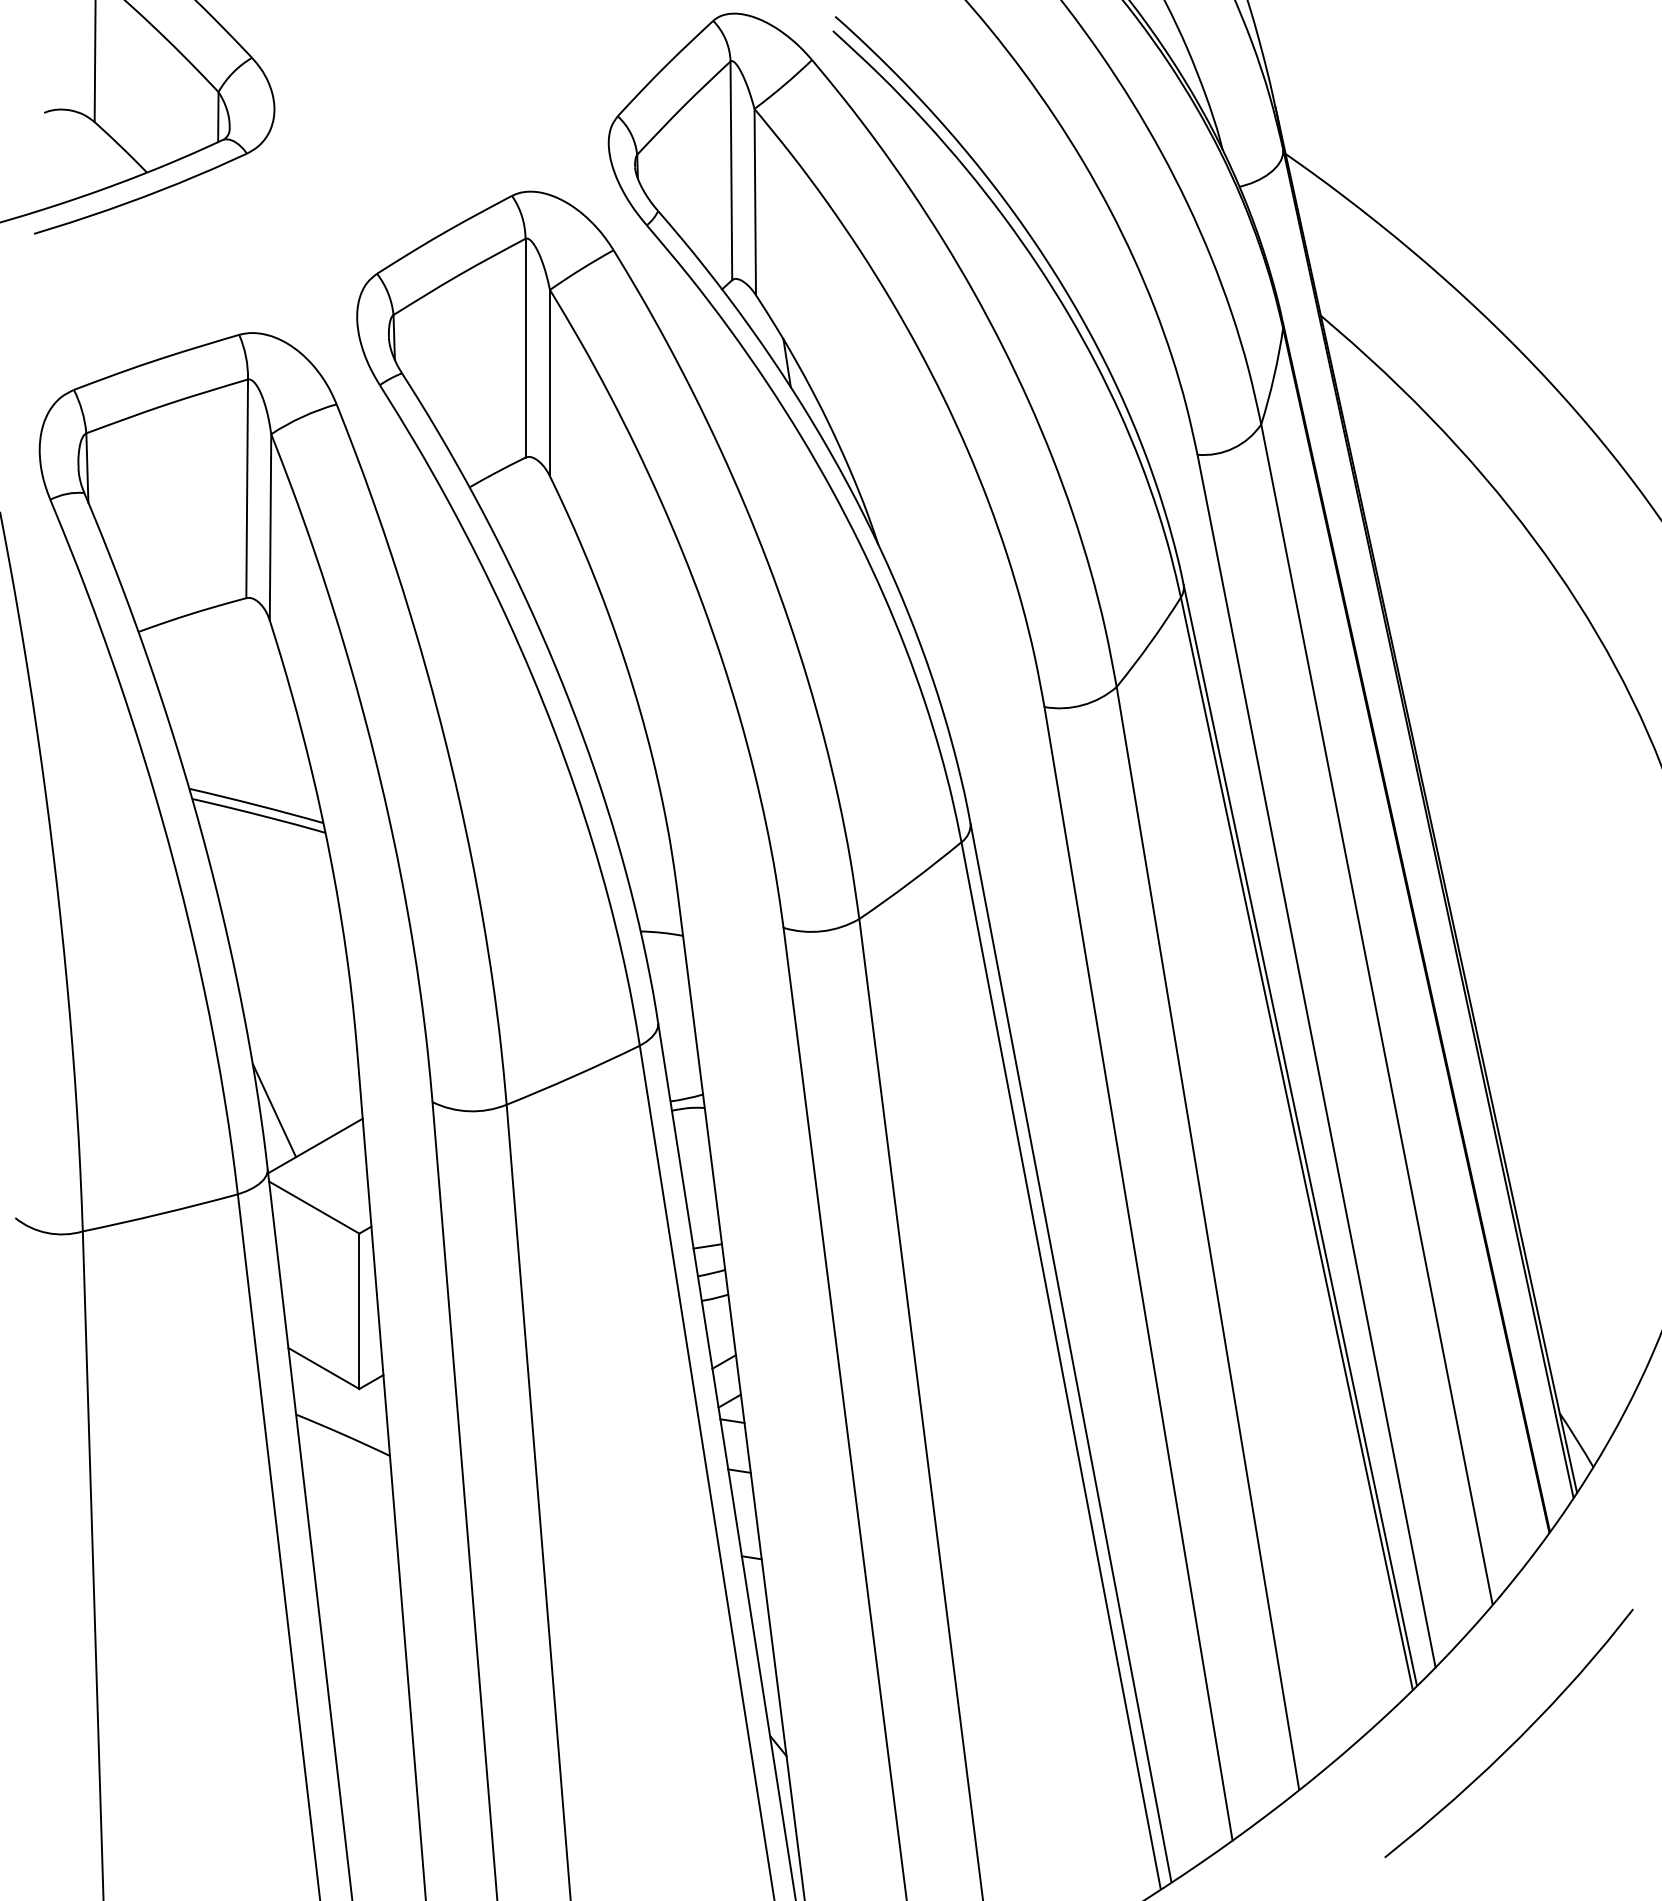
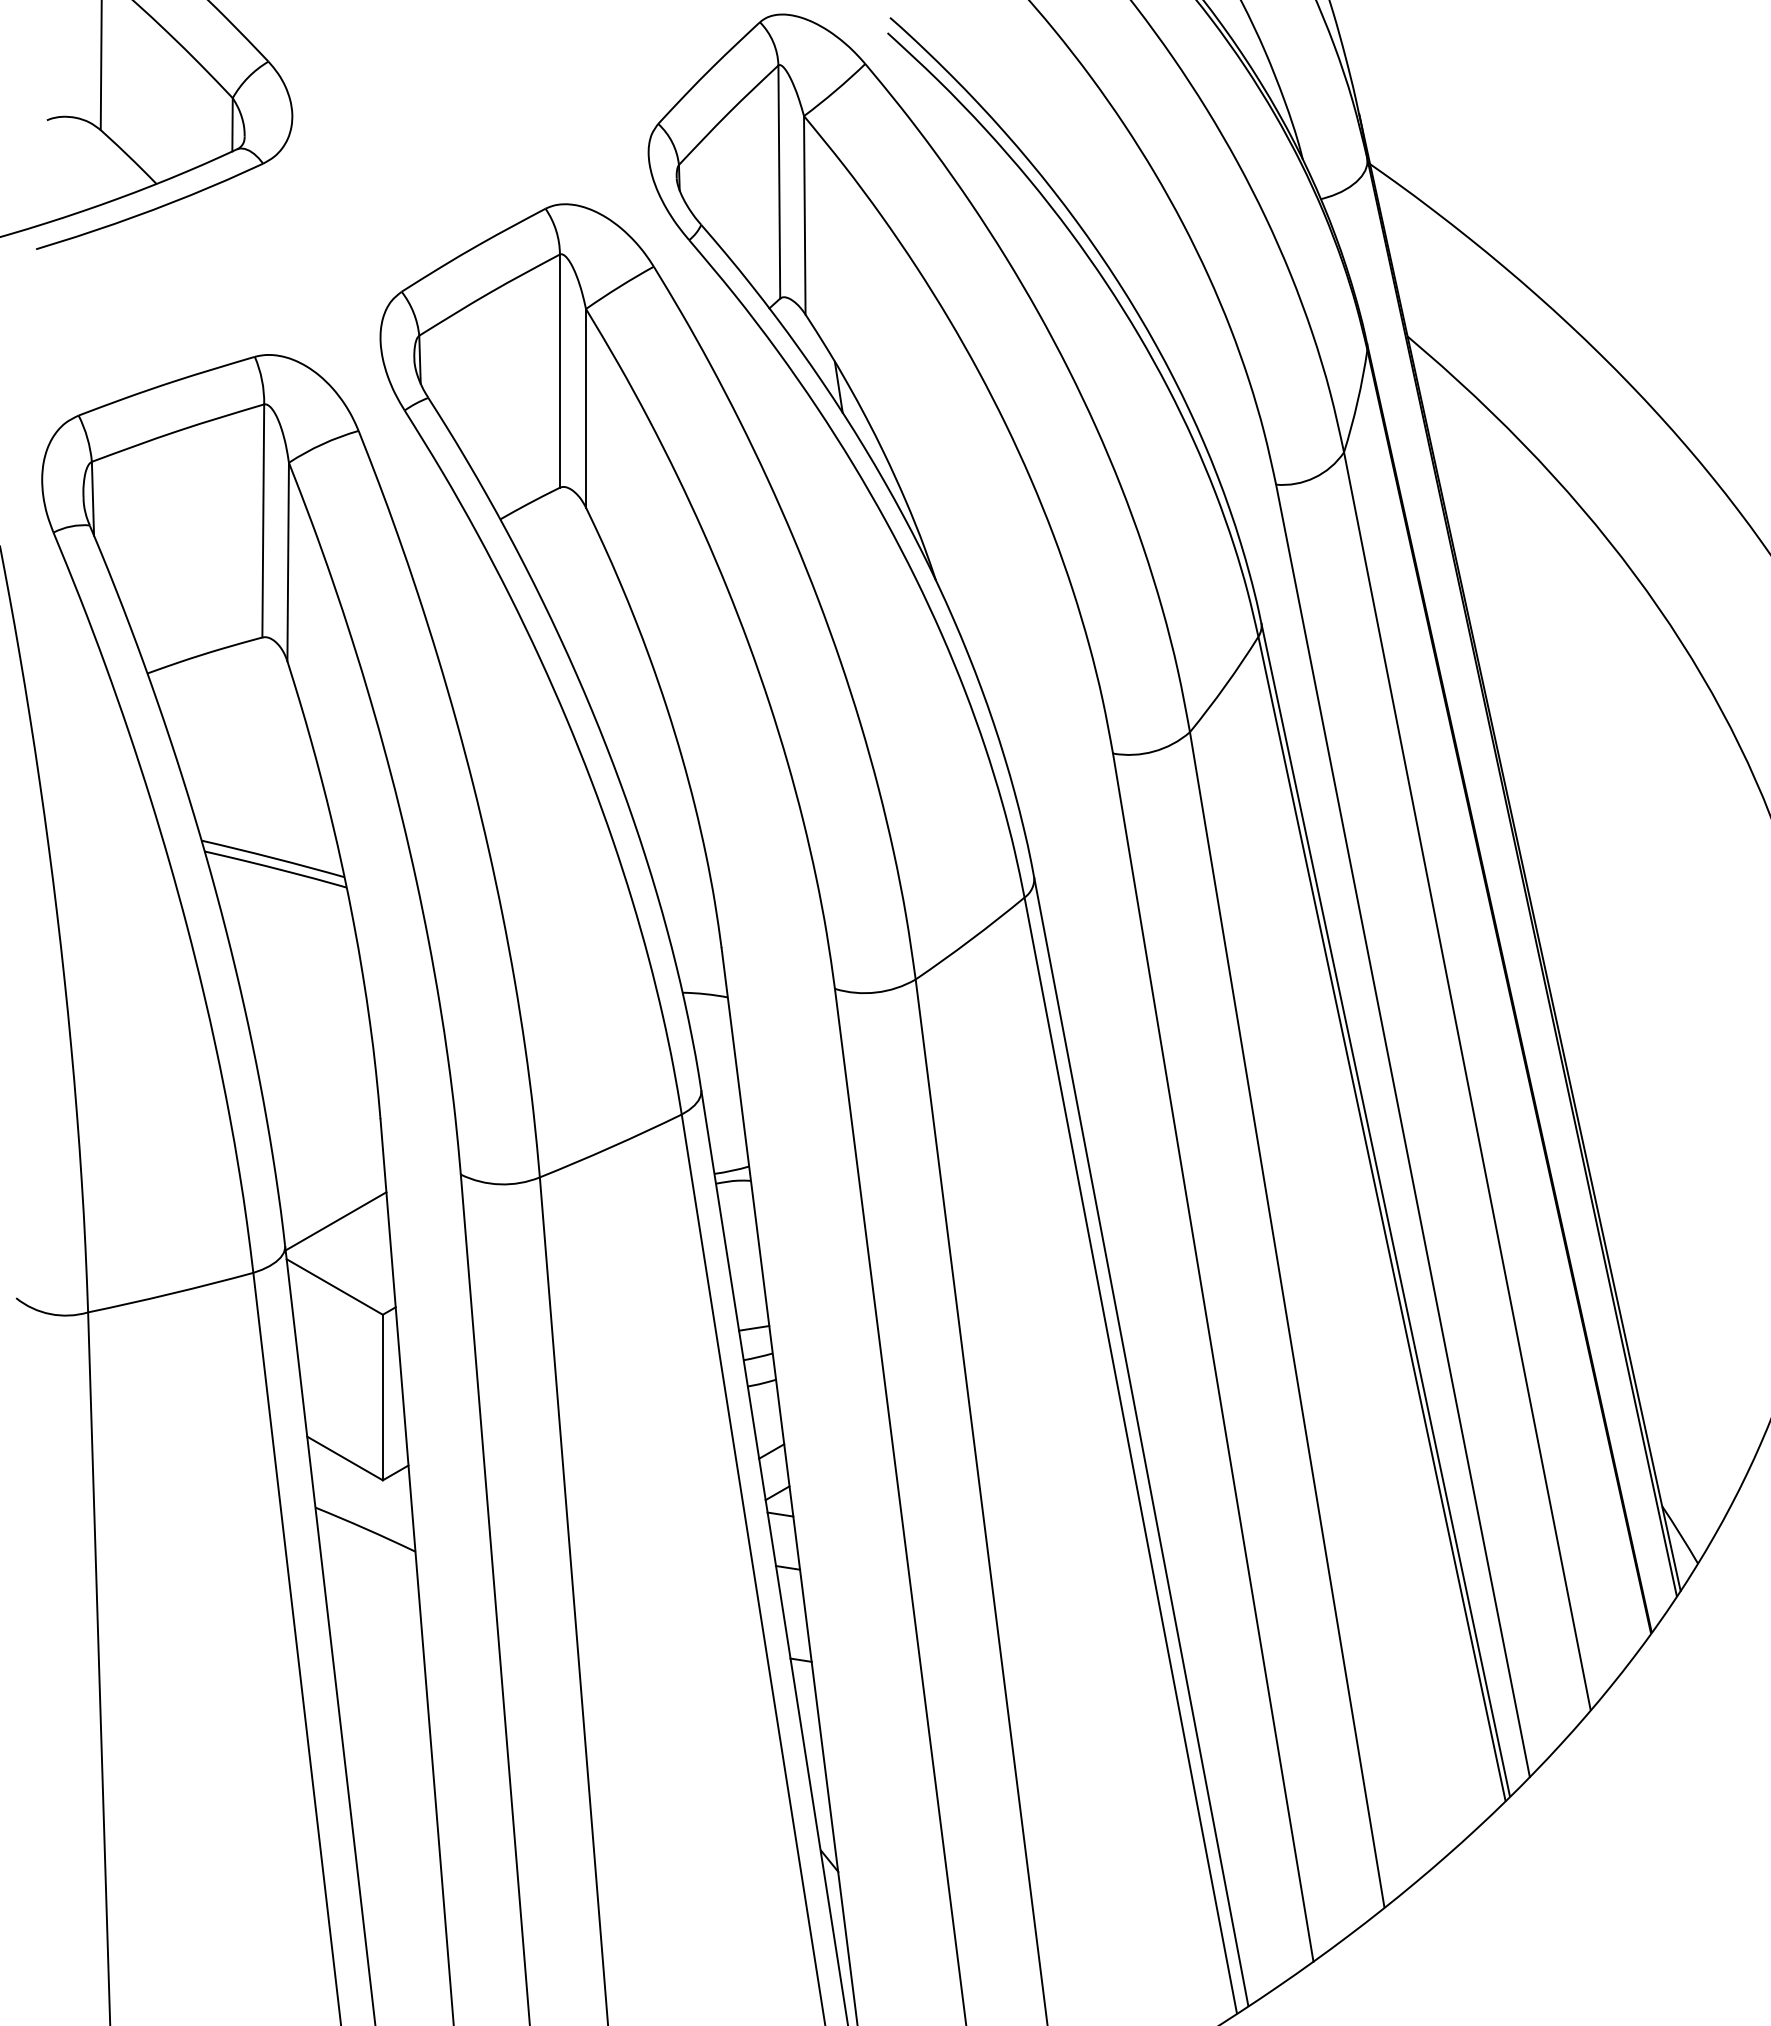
line: (274, 1110) -> (292, 1183), removed
curve: (1515, 1740) -> (1615, 1854), removed

